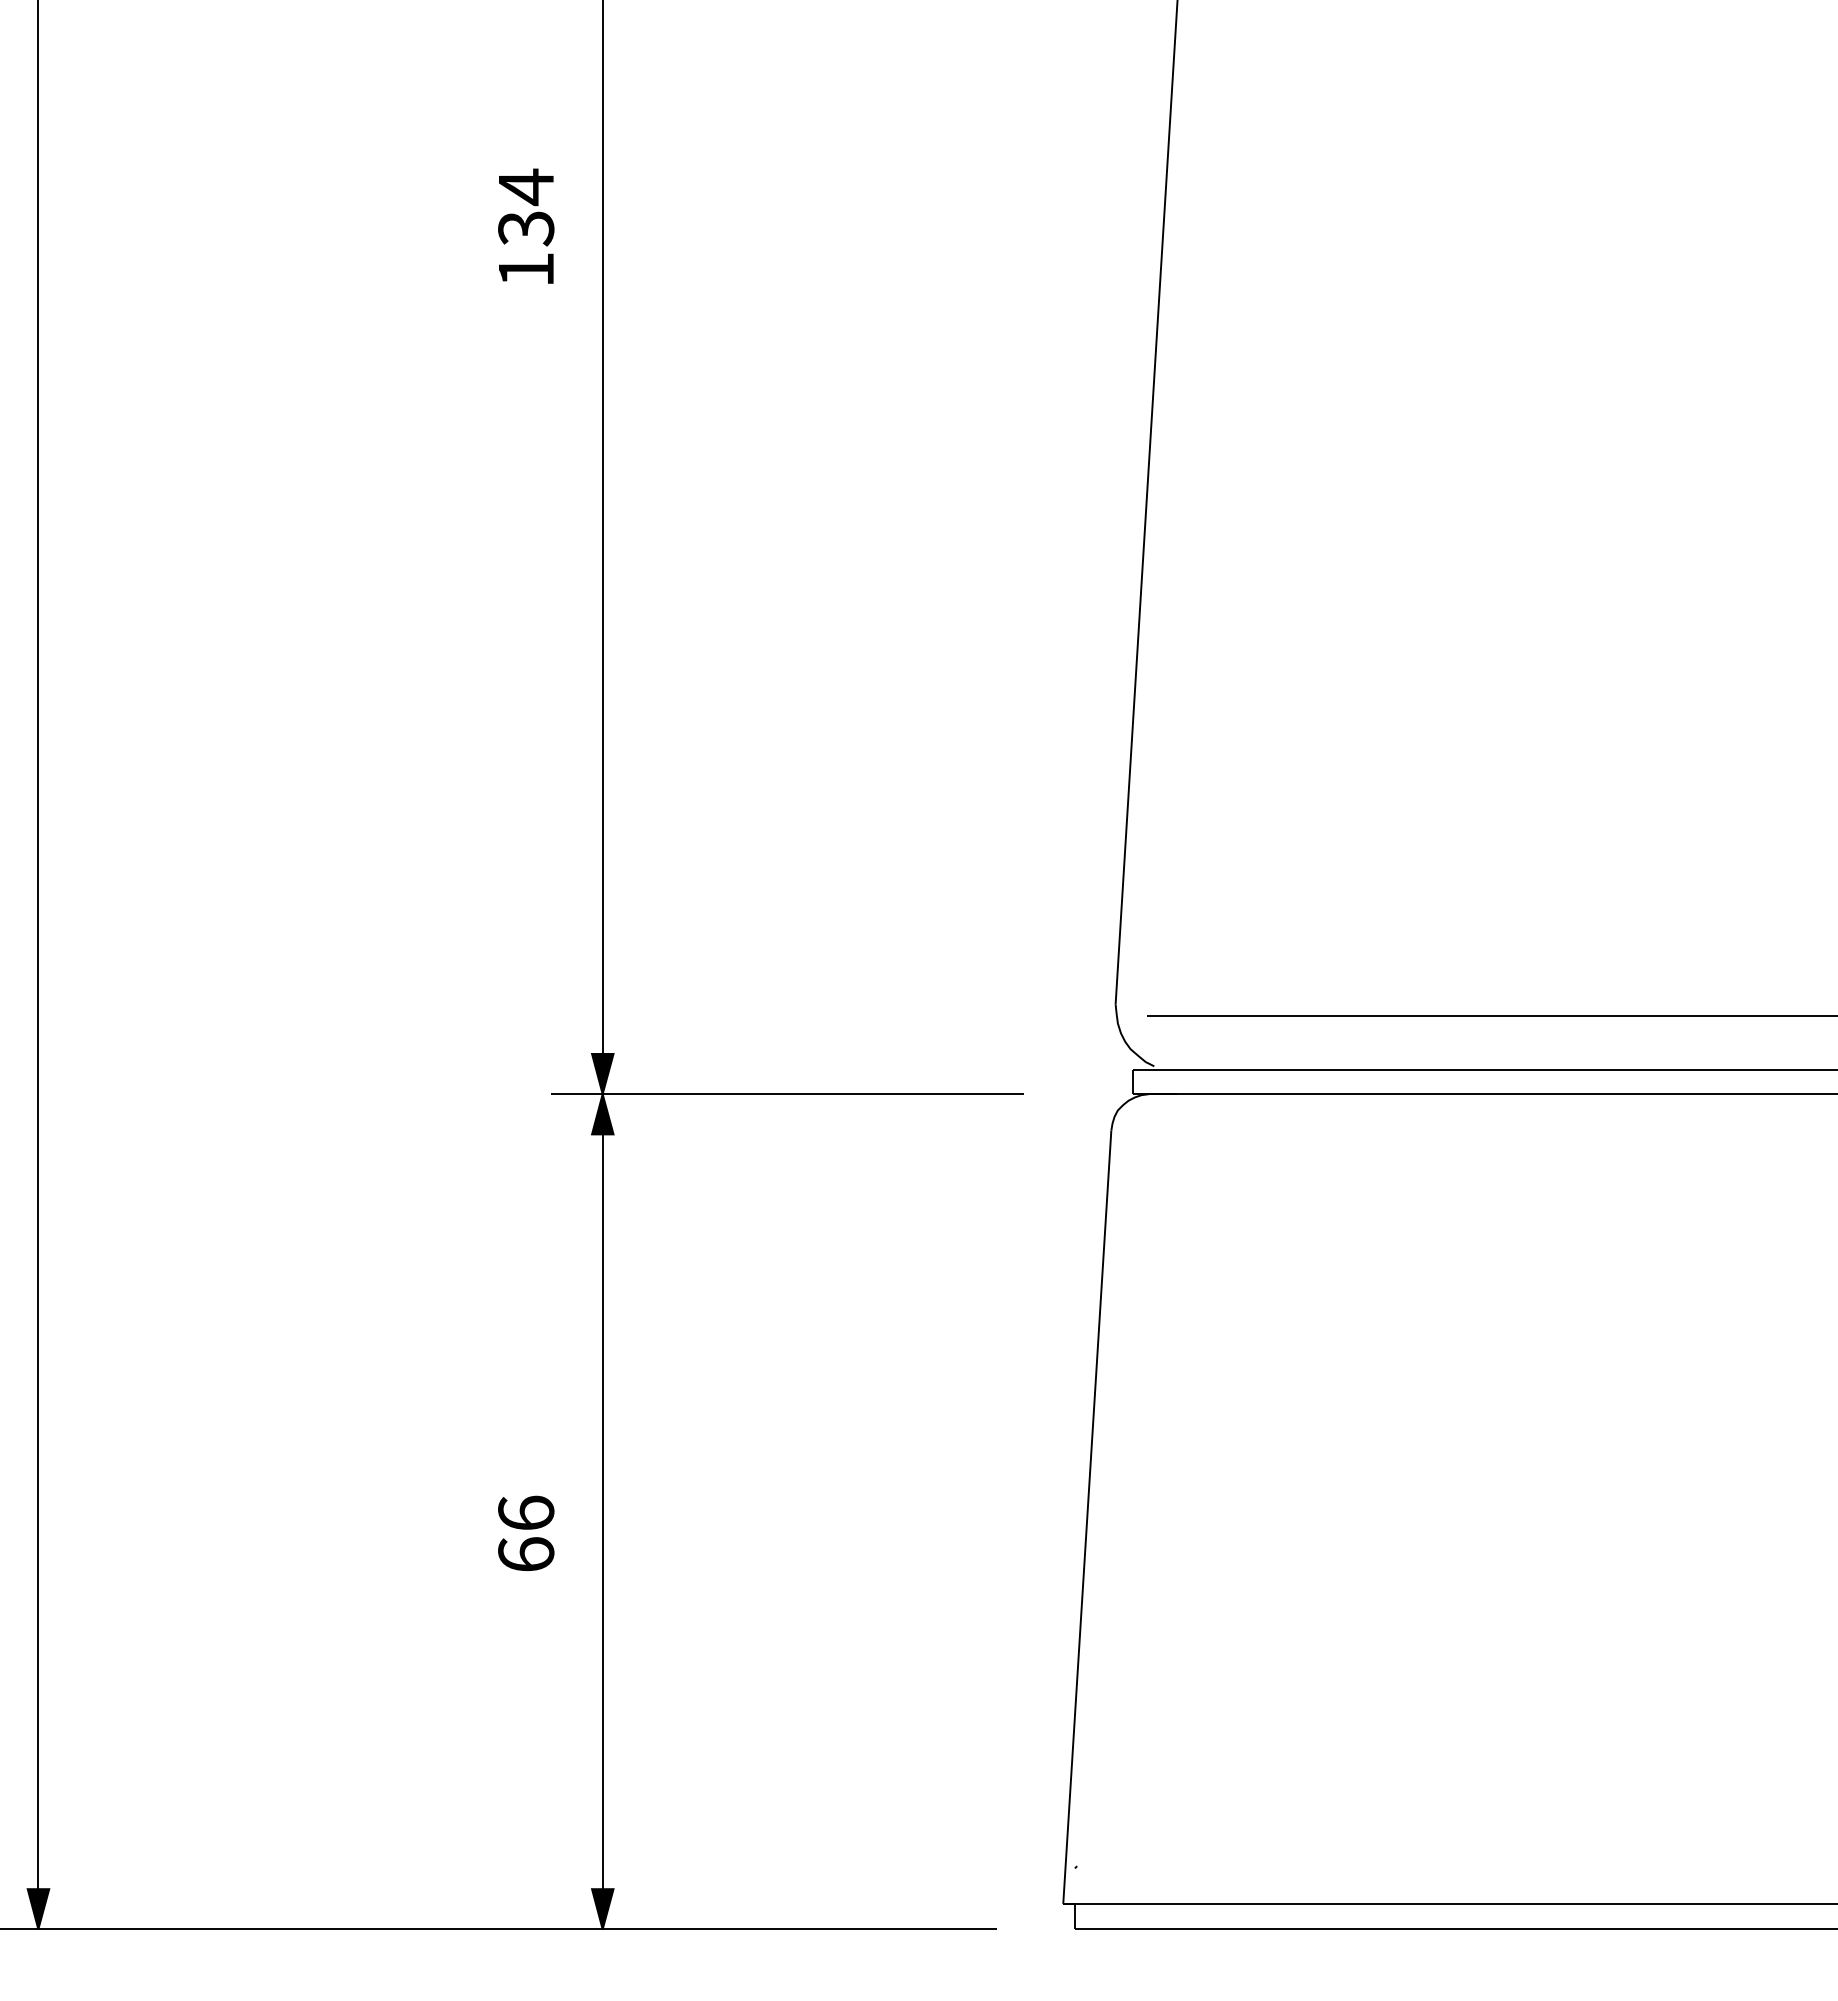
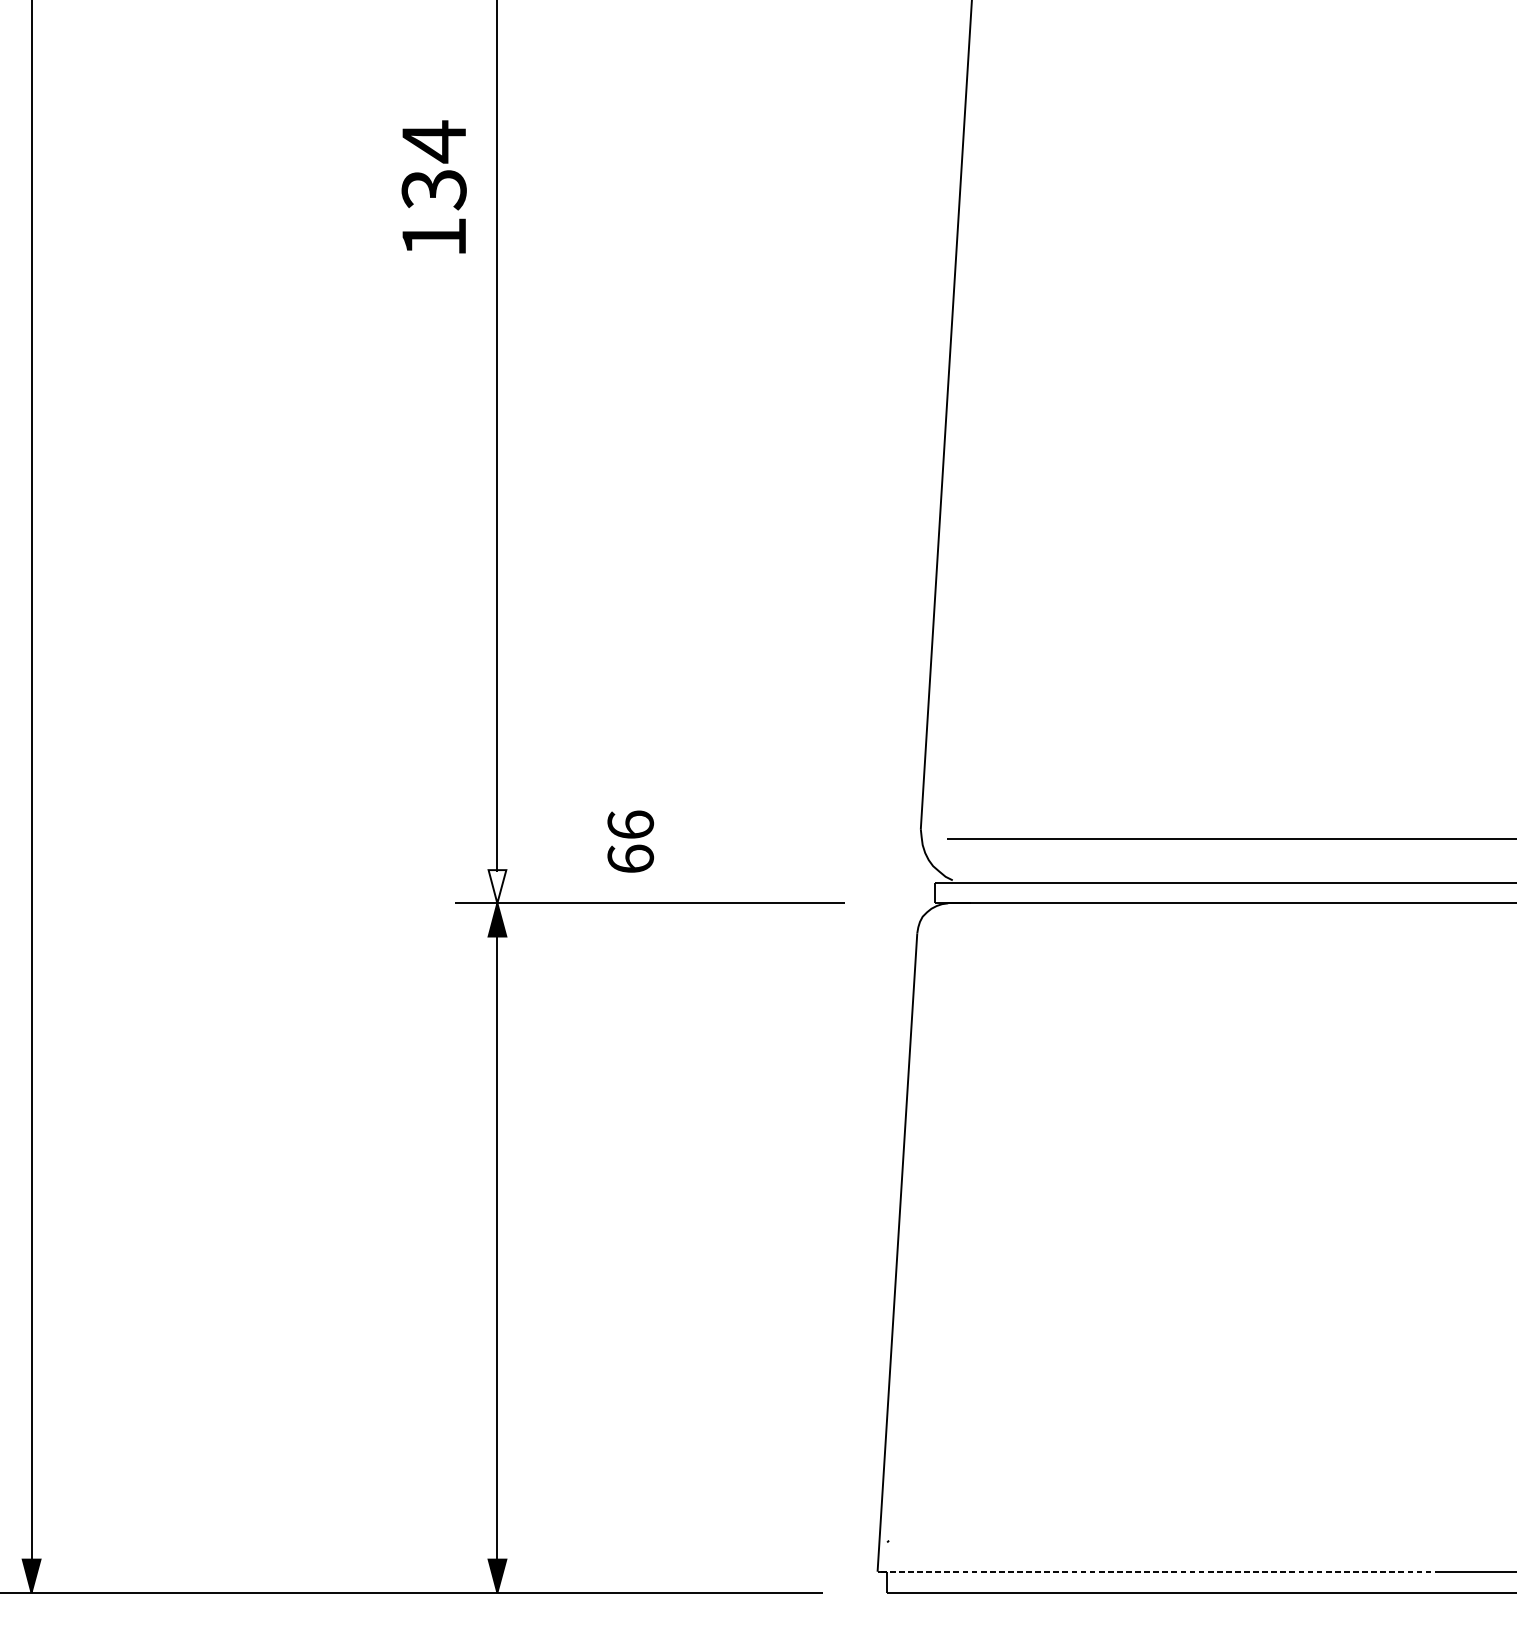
part: (526, 225) -> (434, 186), size x1.4
fill: (602, 1073) -> (497, 886), removed
part: (526, 1532) -> (630, 840), moved
line: (1404, 1903) -> (1159, 1571), solid -> dashed

